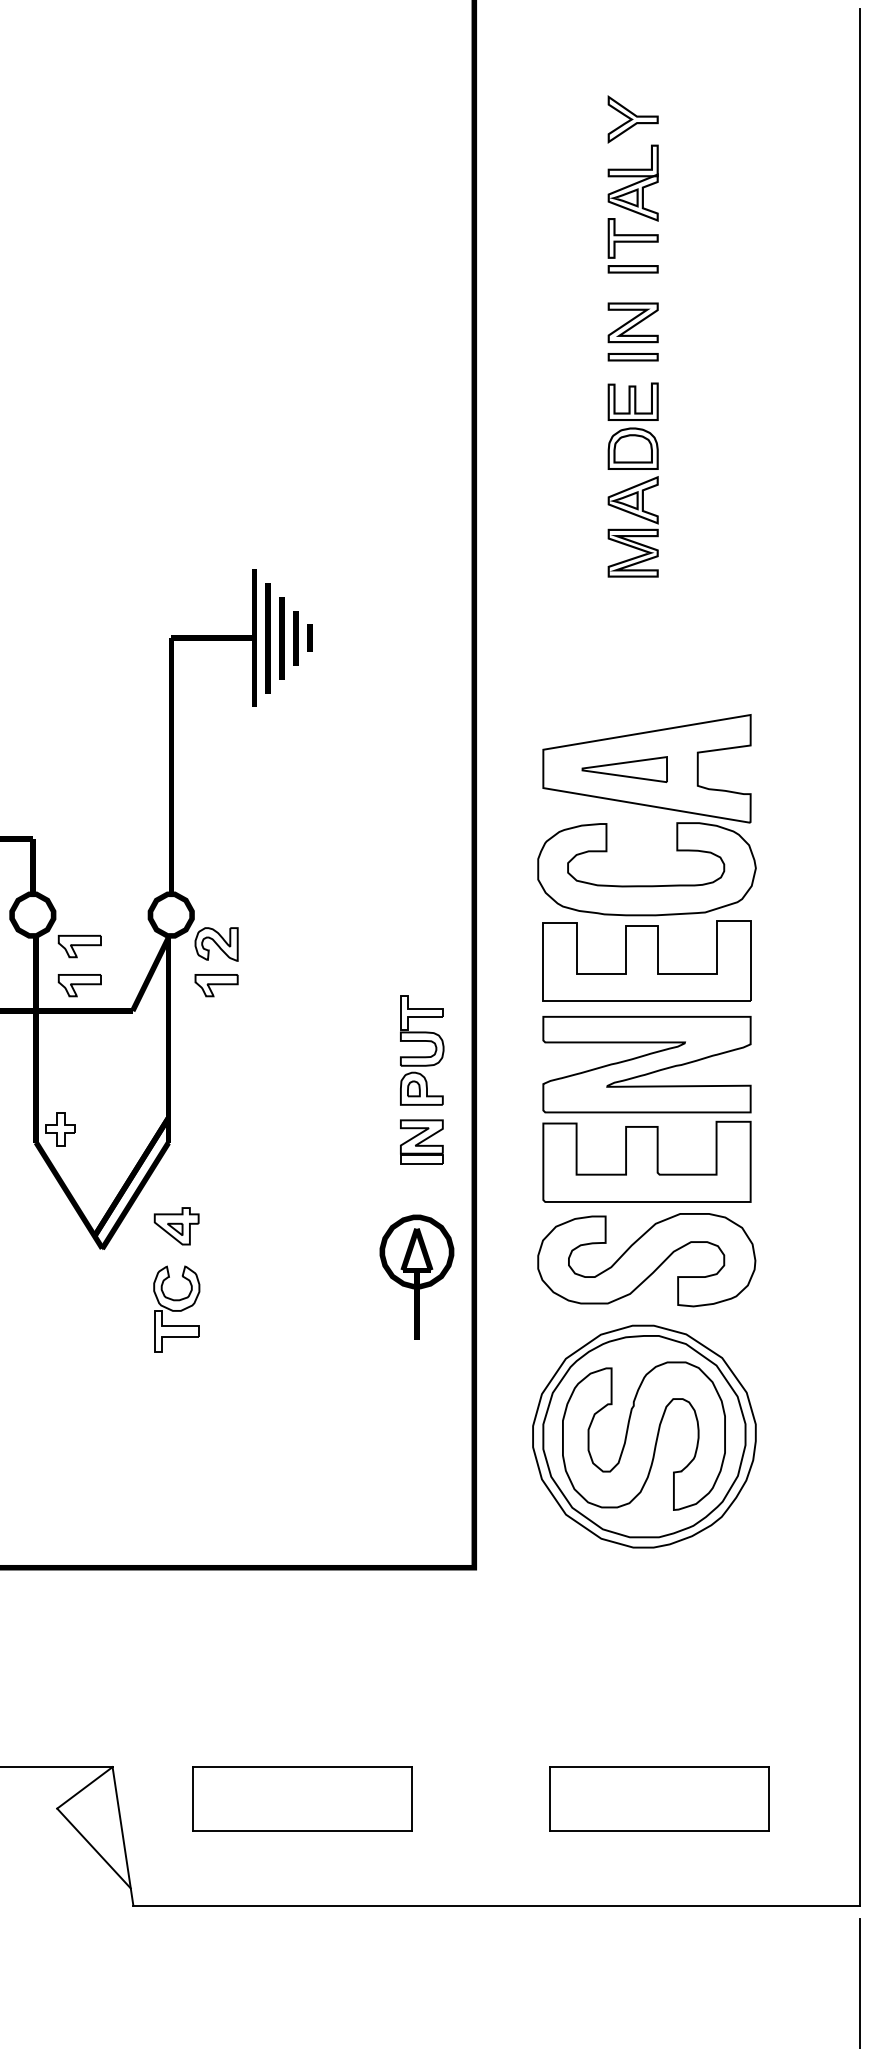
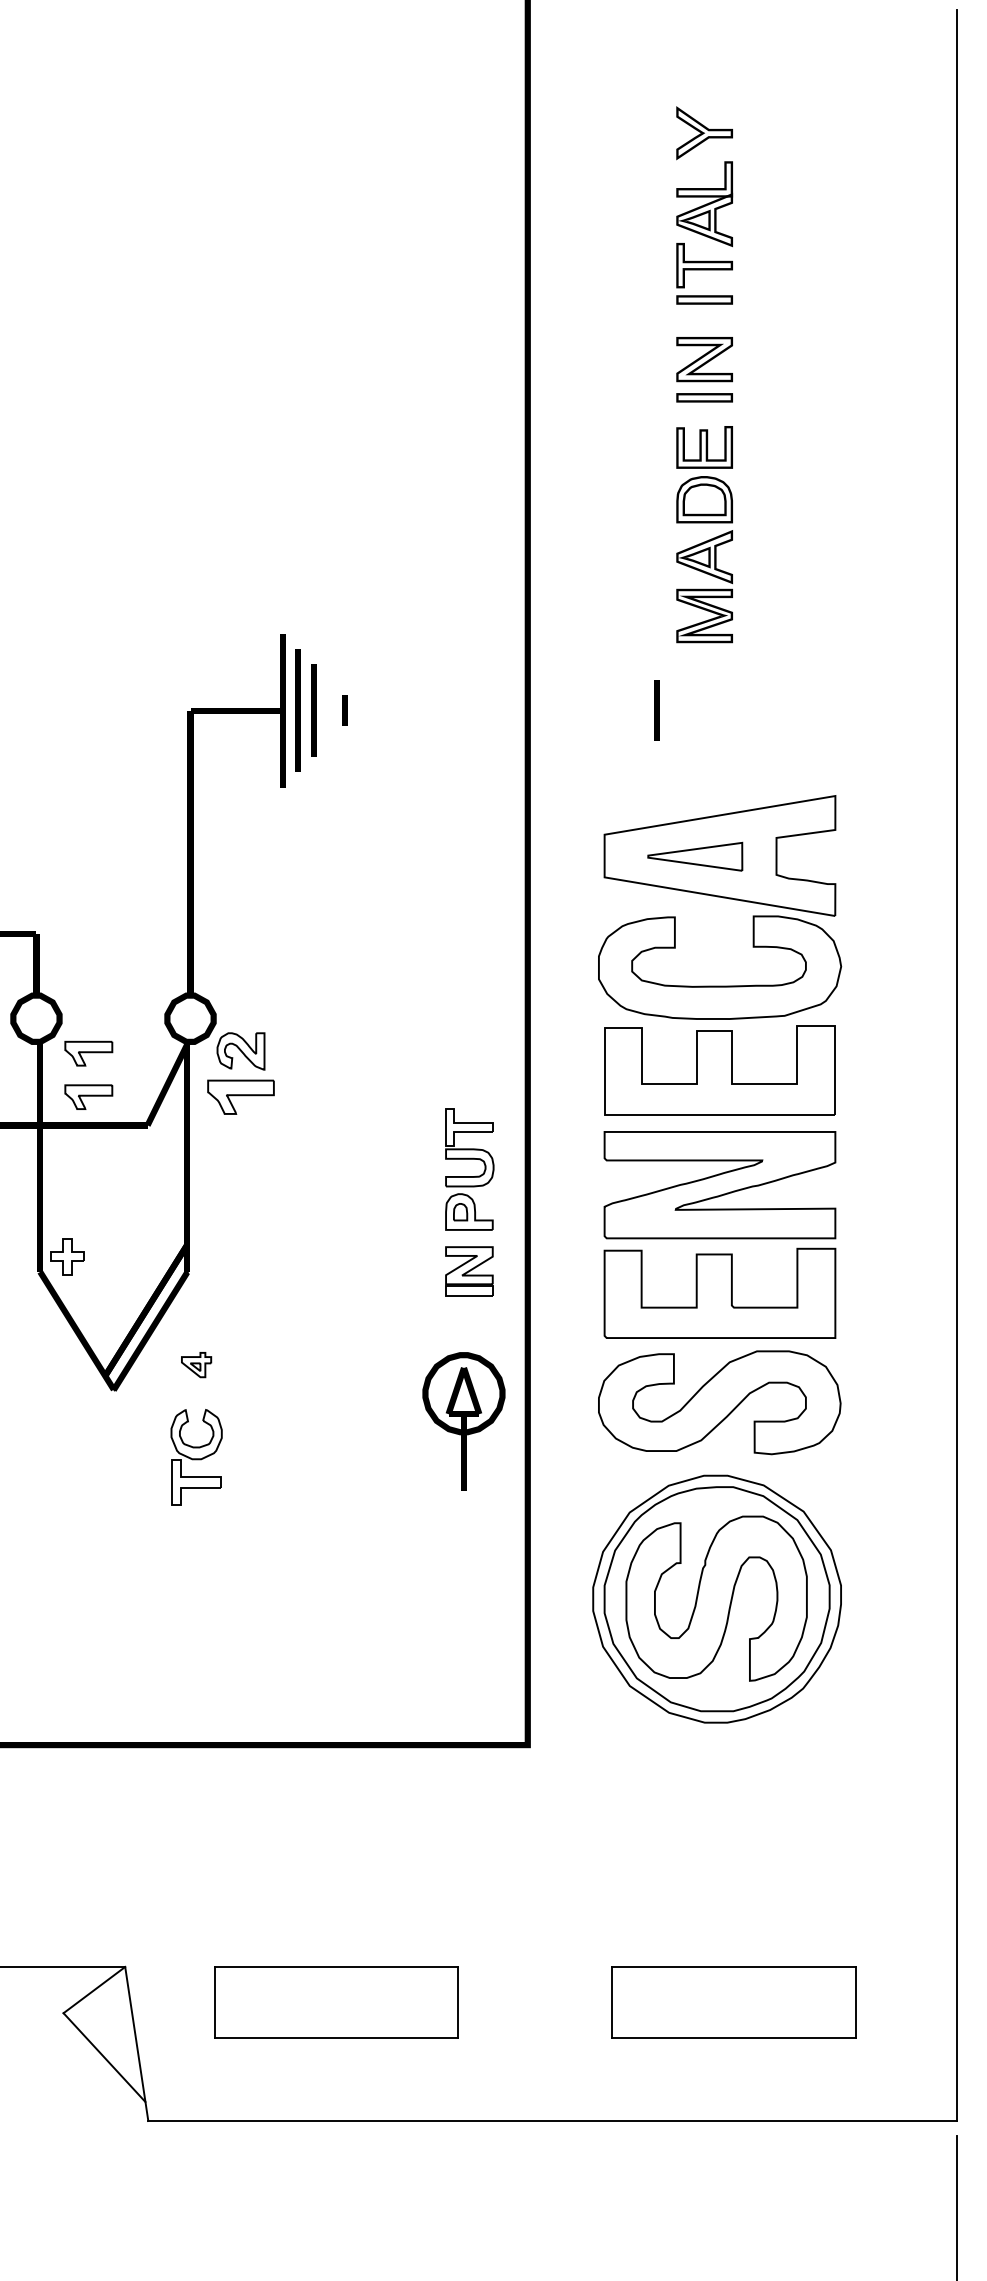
line: (295, 638) -> (656, 710), moved
part: (216, 984) -> (240, 1096), size x1.4
part: (176, 1225) -> (196, 1364), size x0.6

